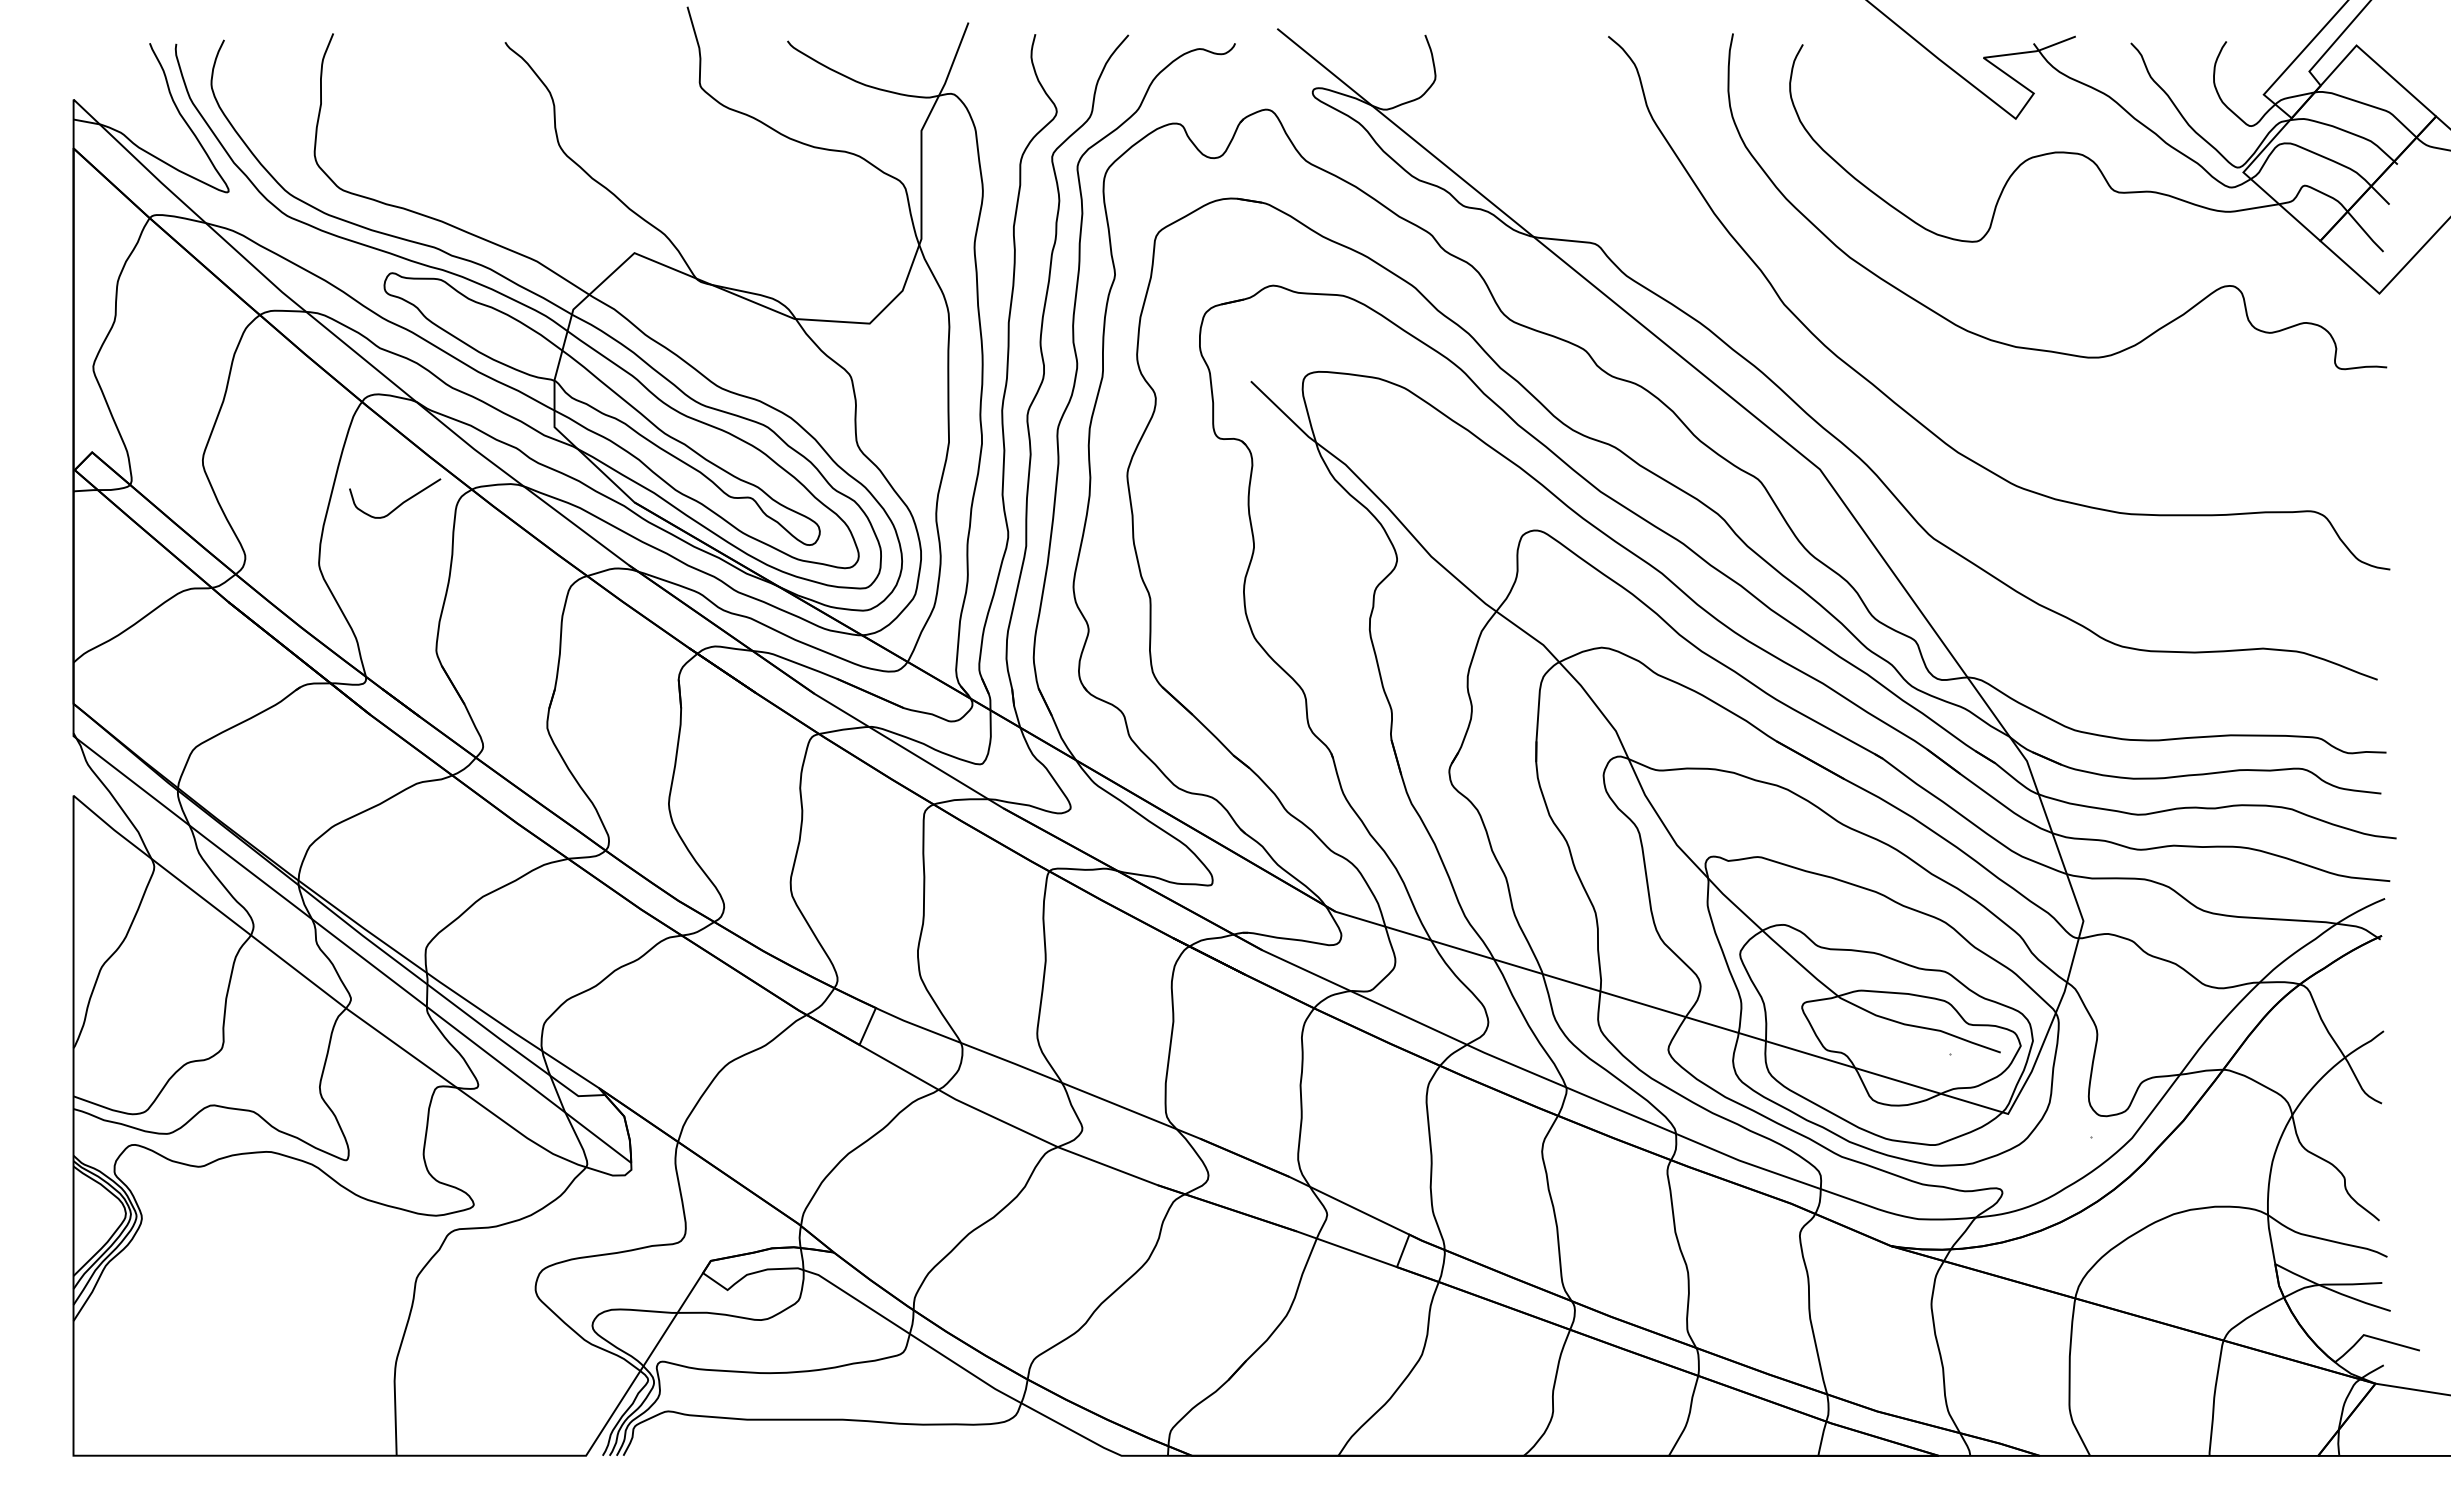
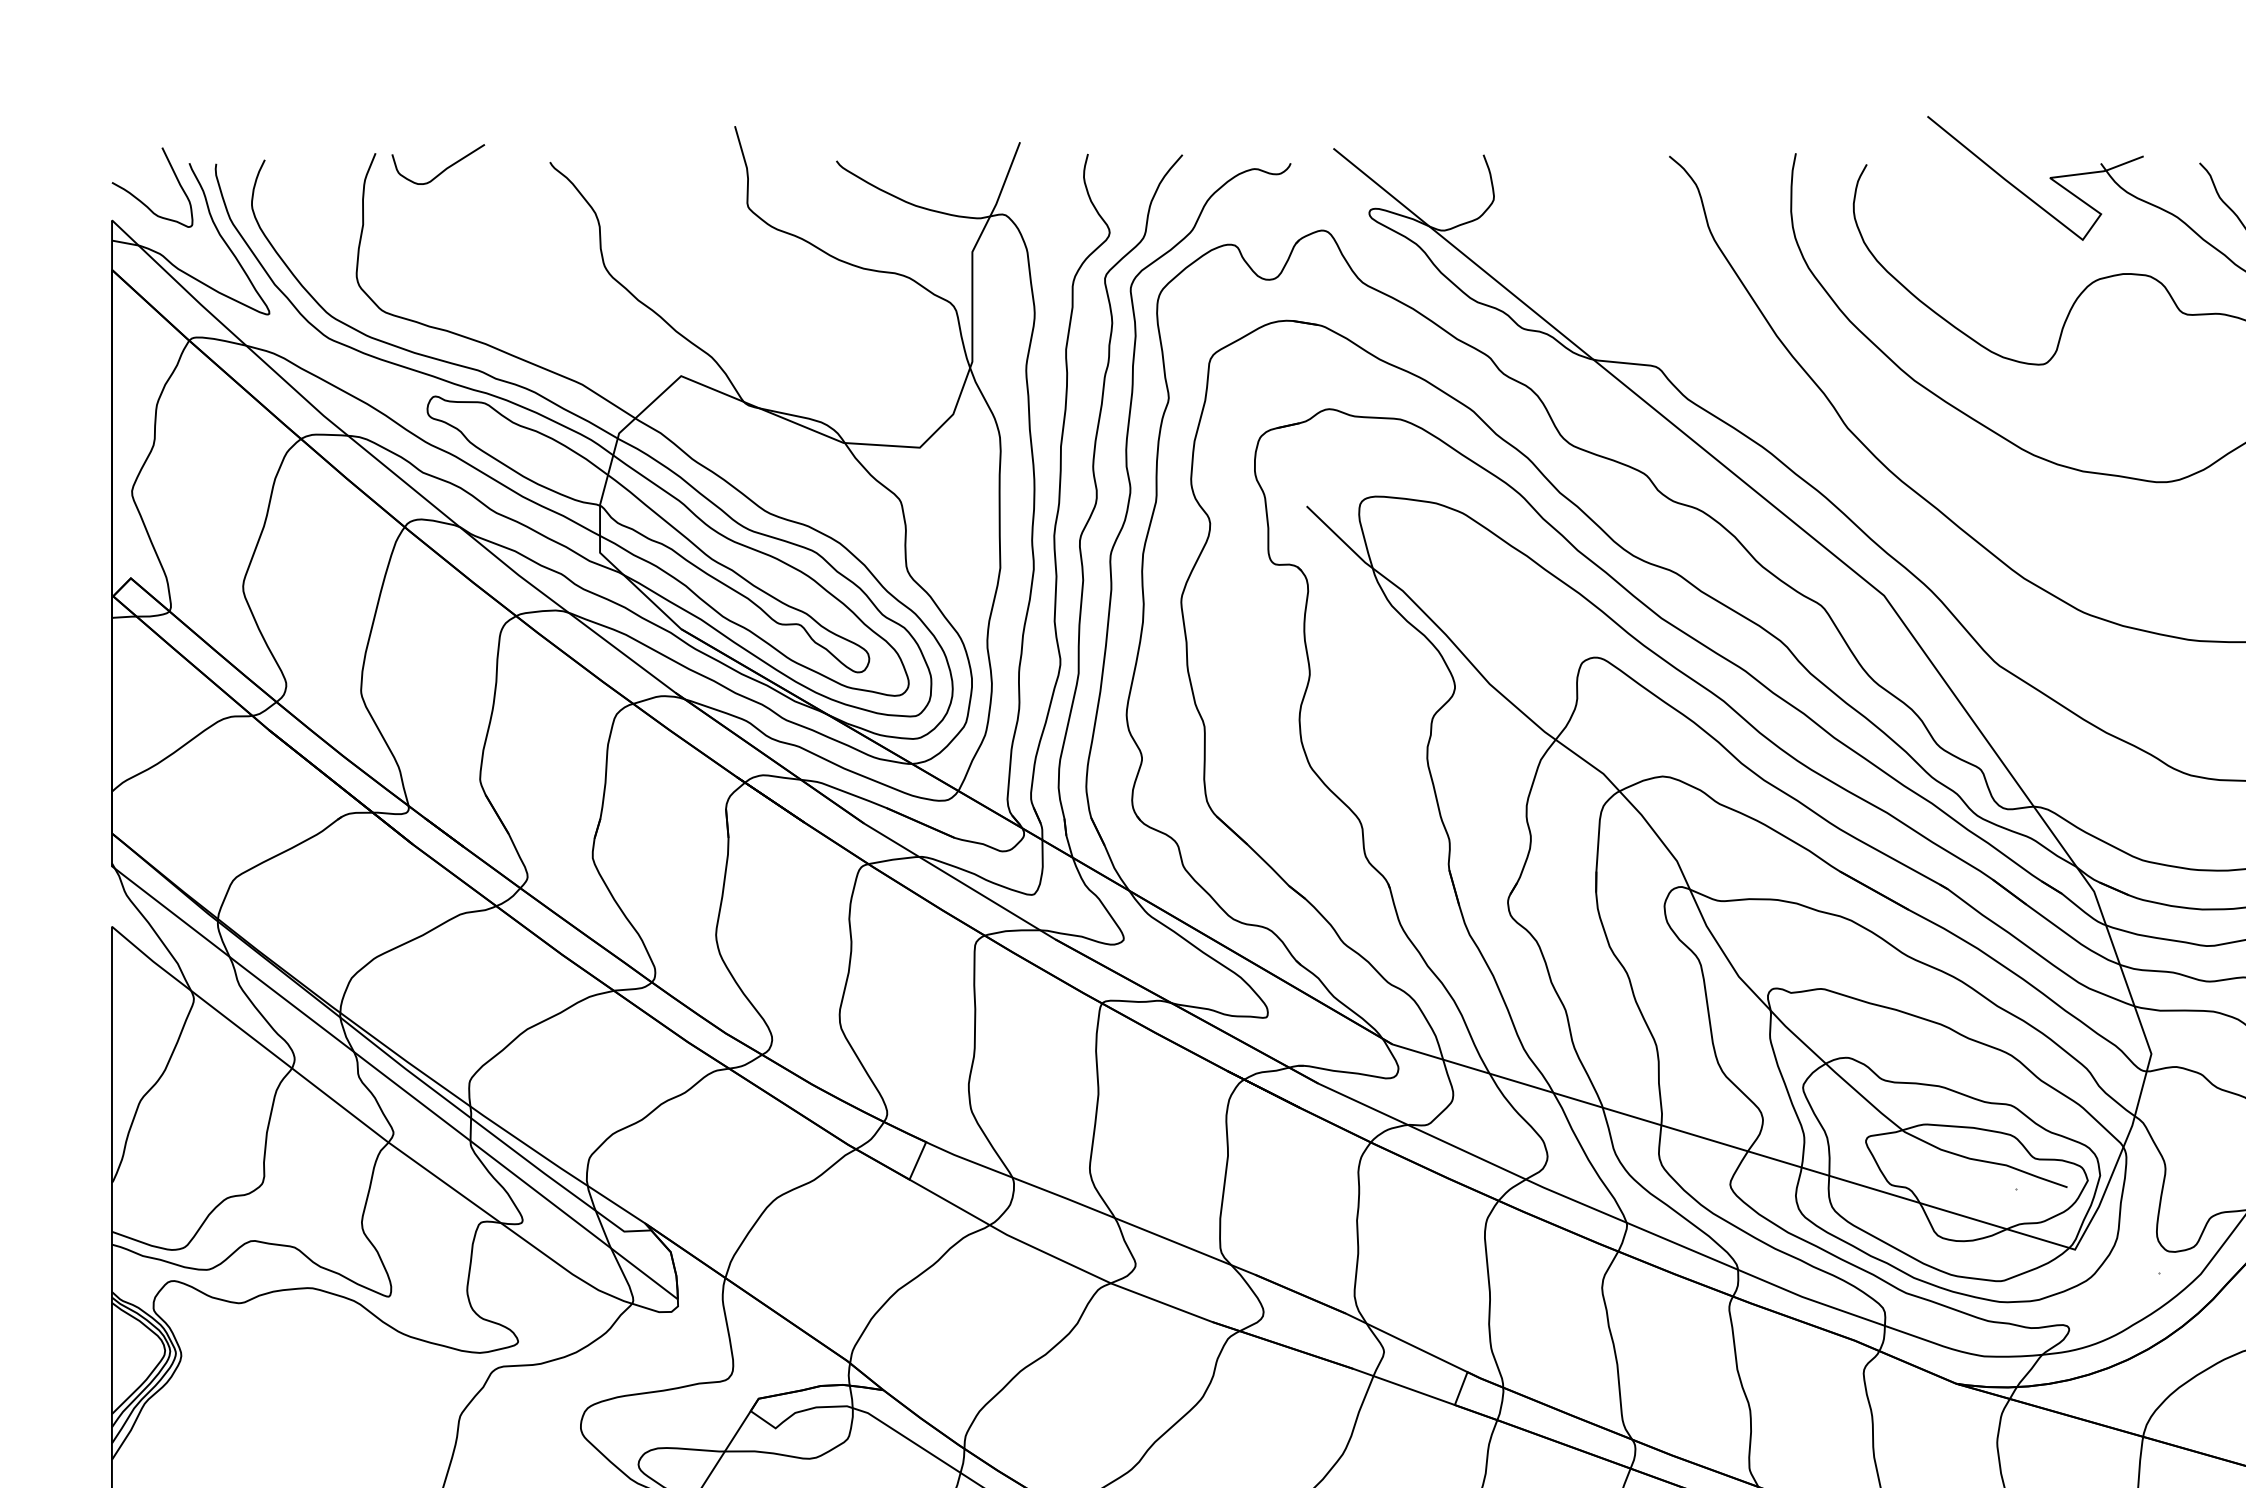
curve: (104, 81) -> (143, 202), added
curve: (400, 503) -> (443, 169), moved

